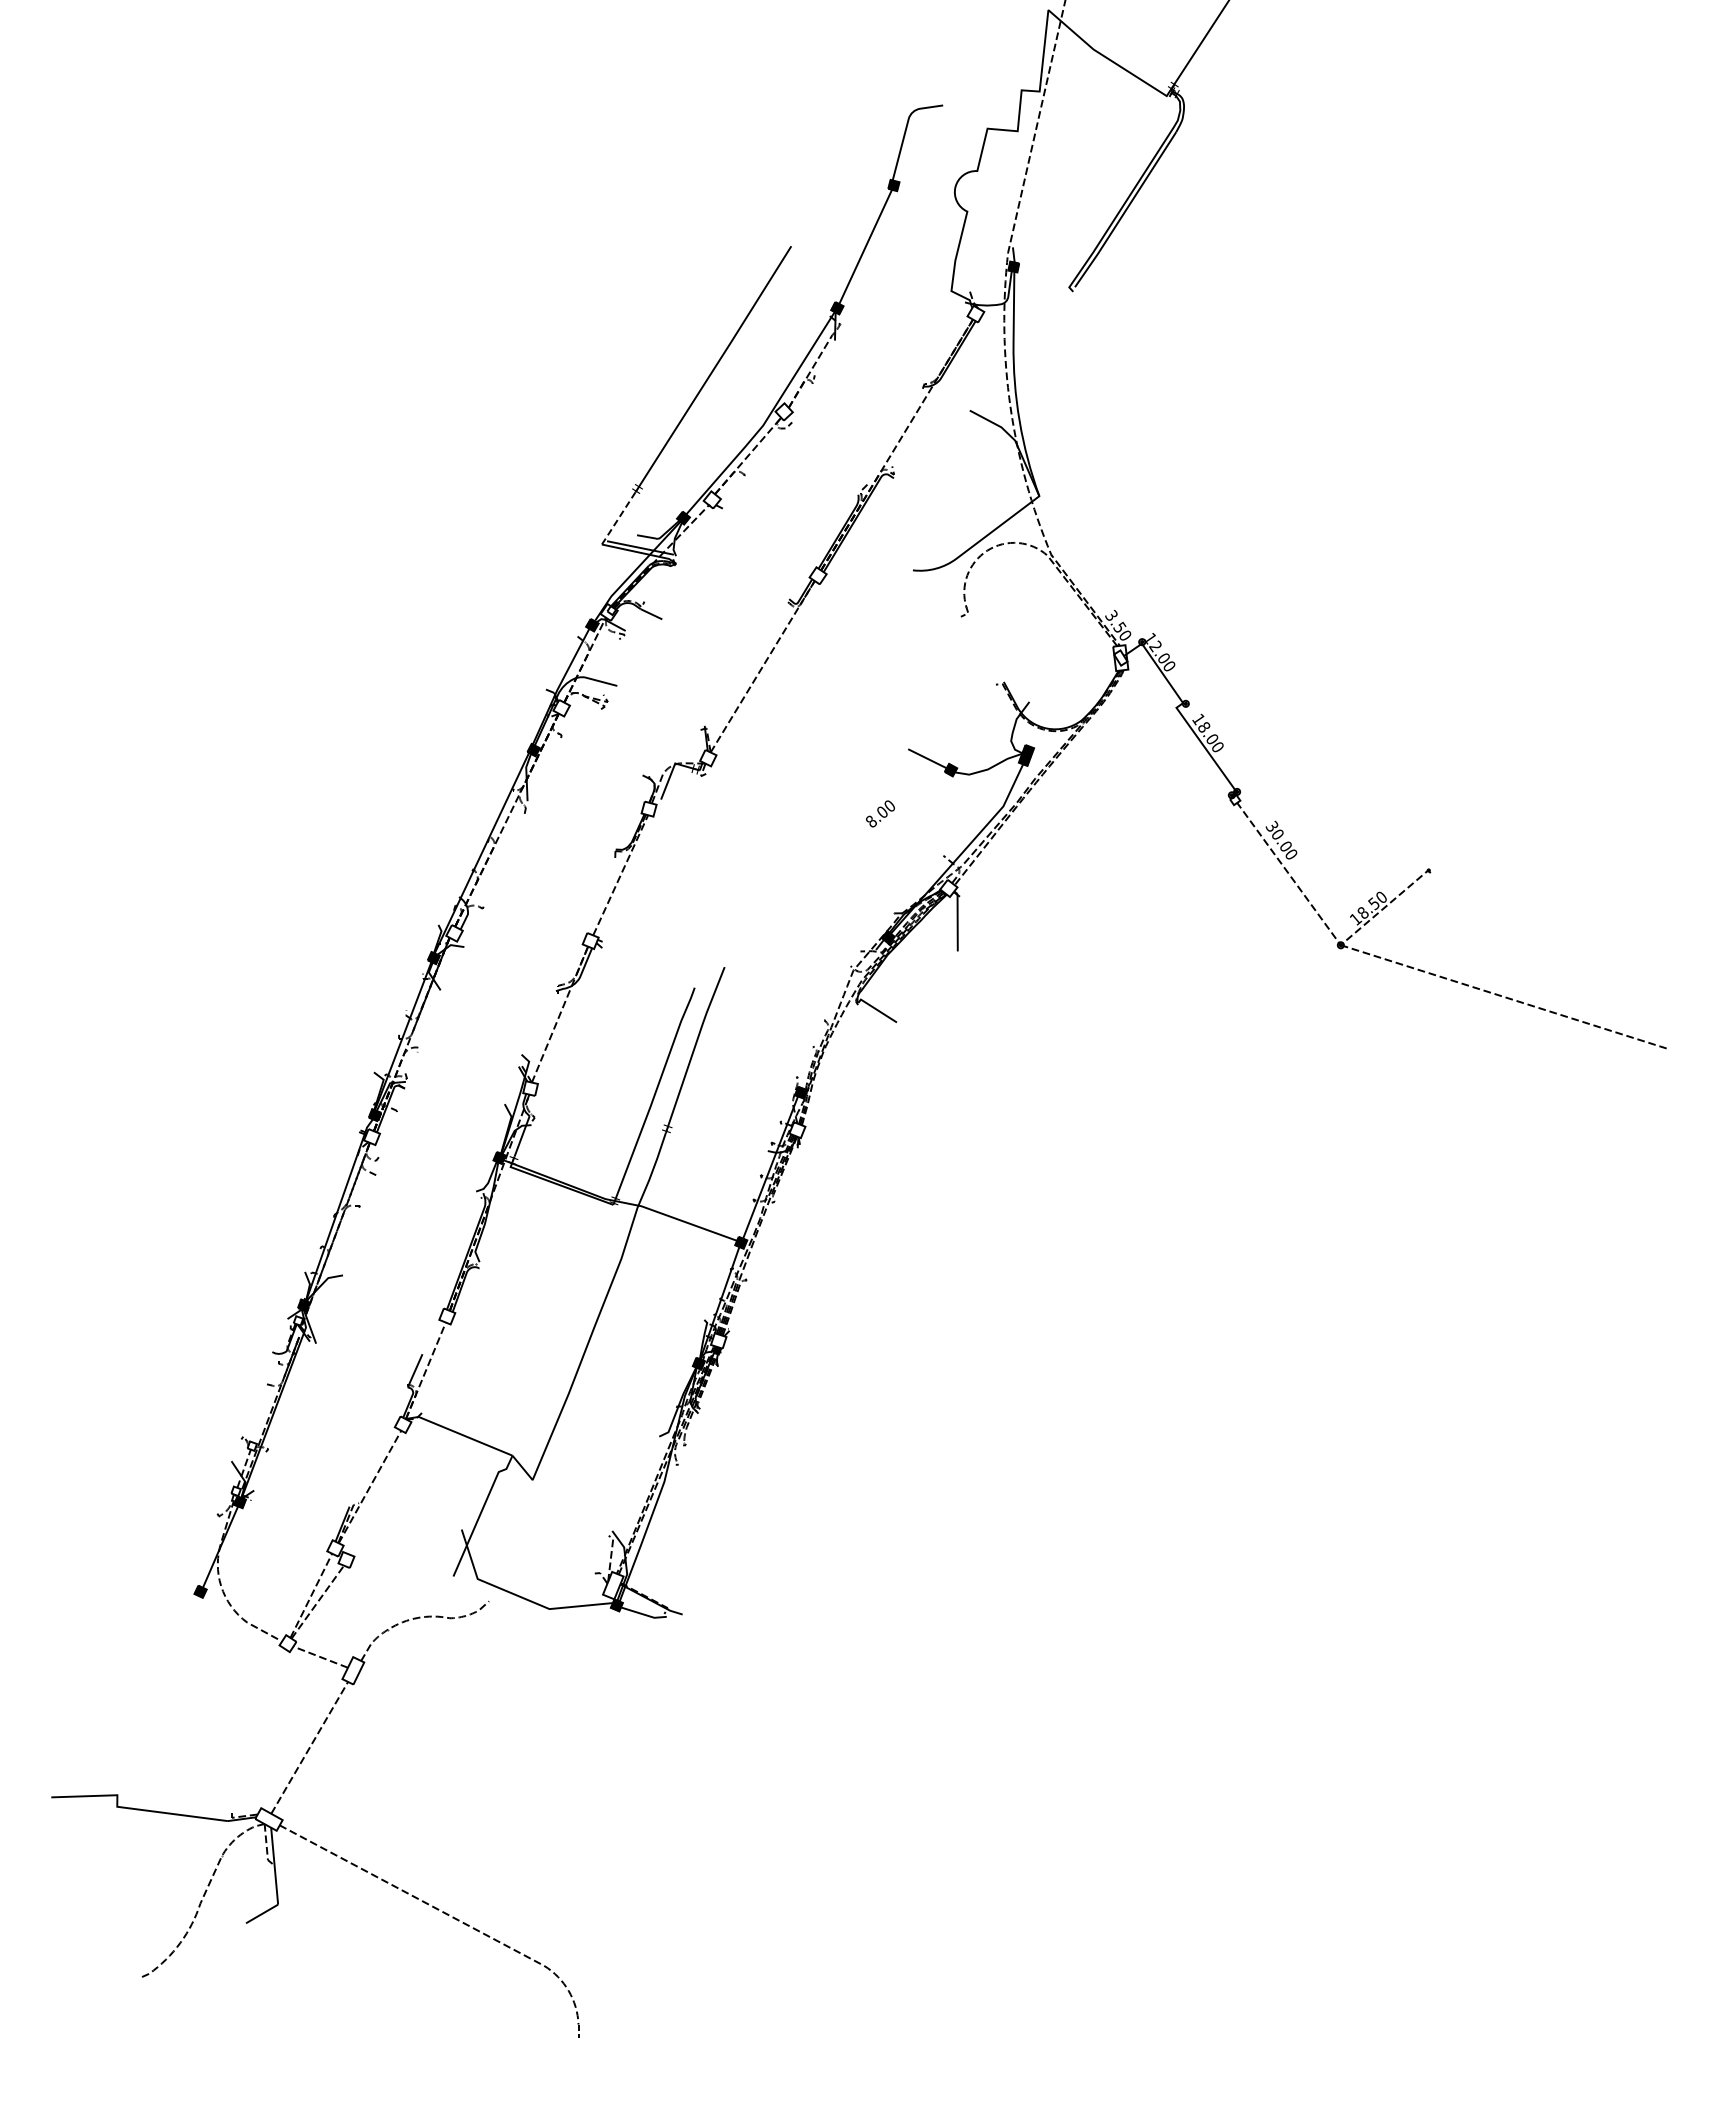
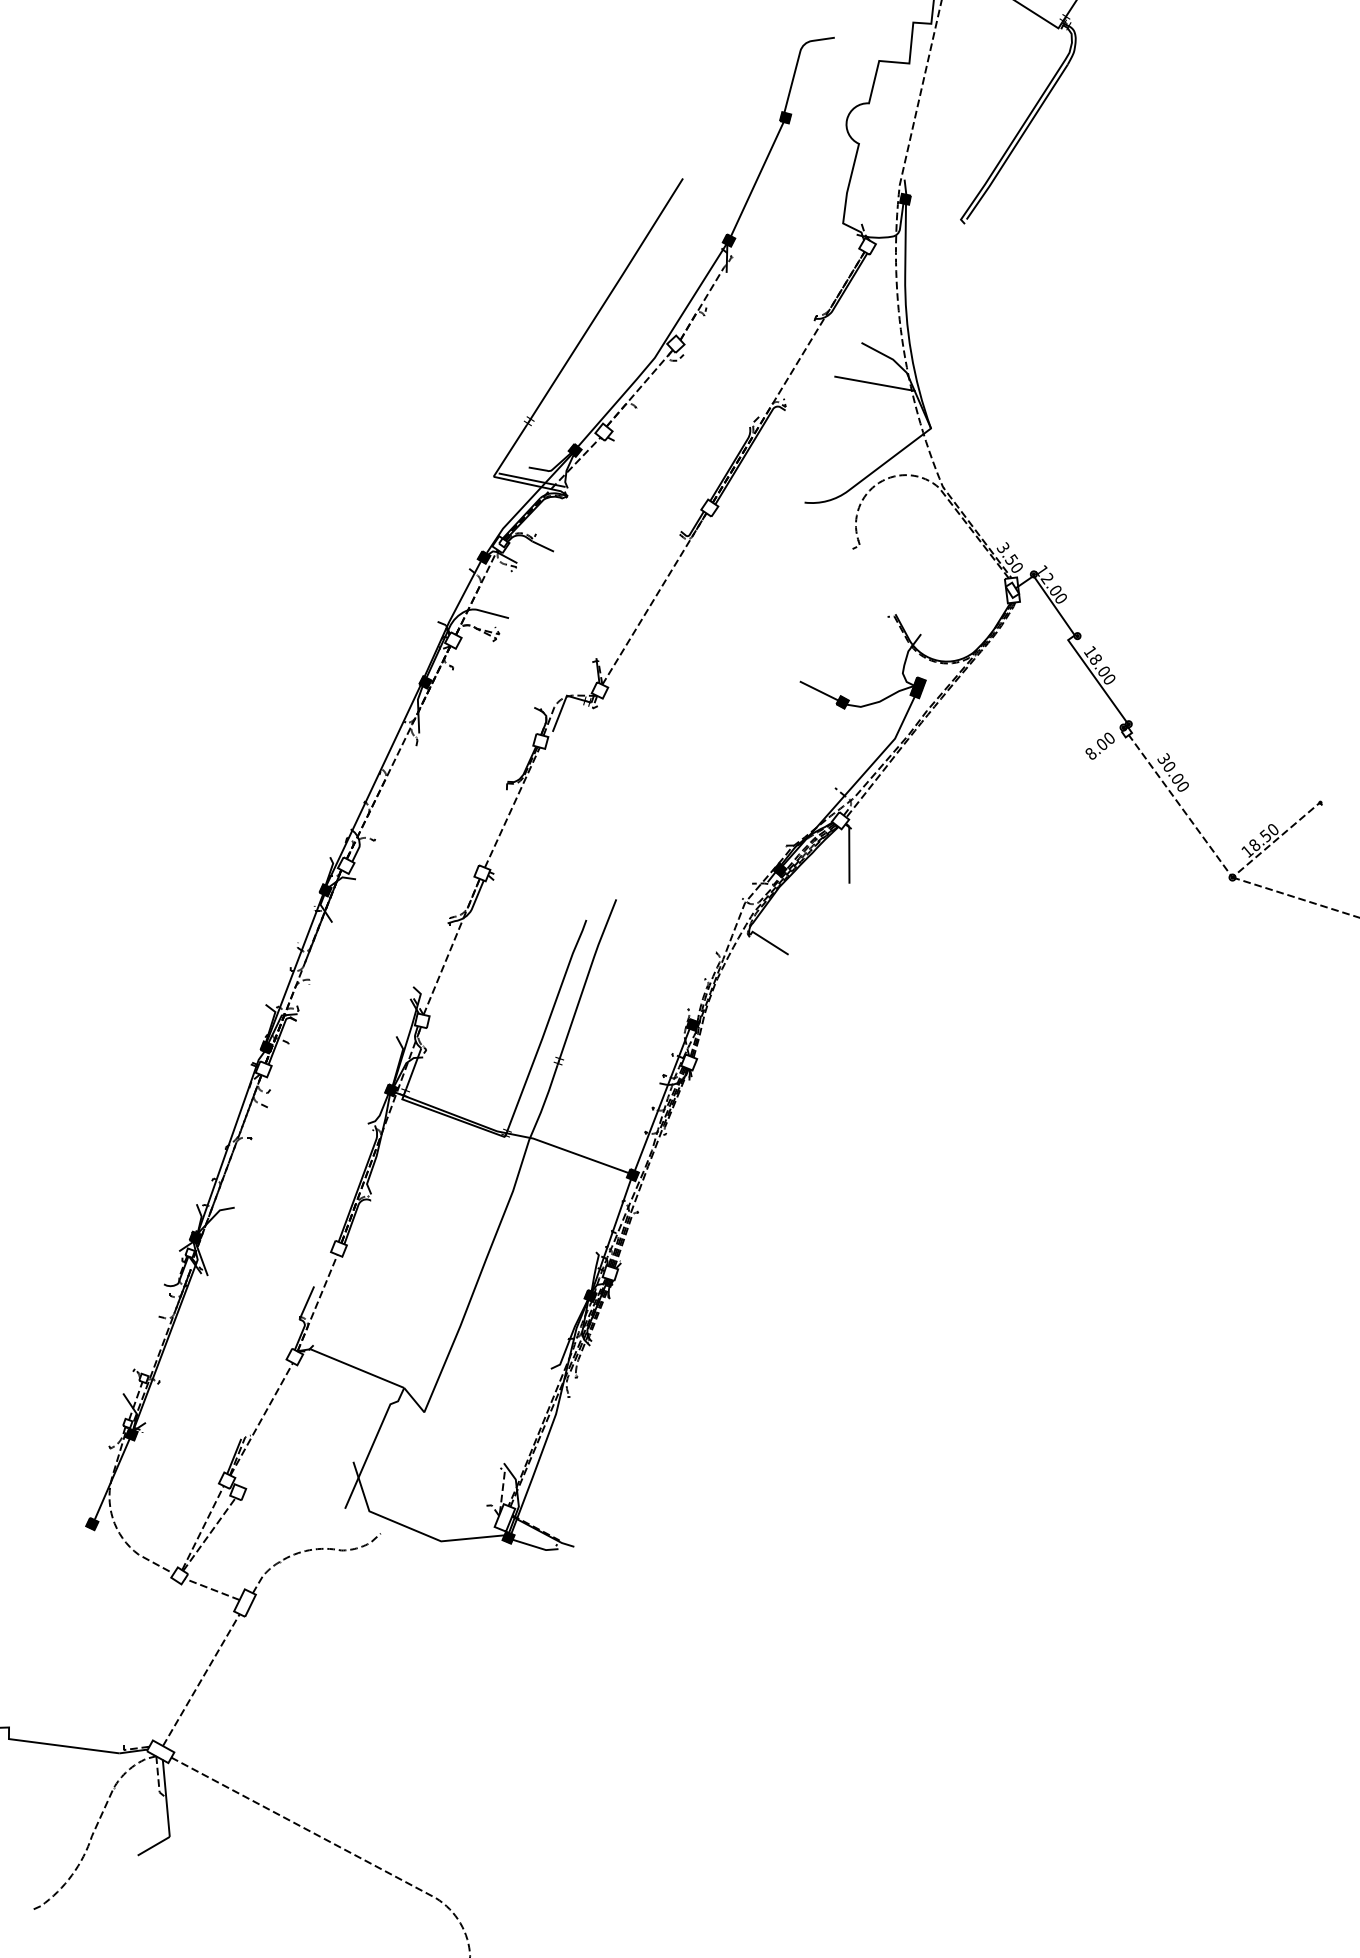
line: (982, 451) -> (874, 383), added
line: (618, 518) -> (510, 450), dashed -> solid
text: (880, 813) -> (1100, 745), moved

